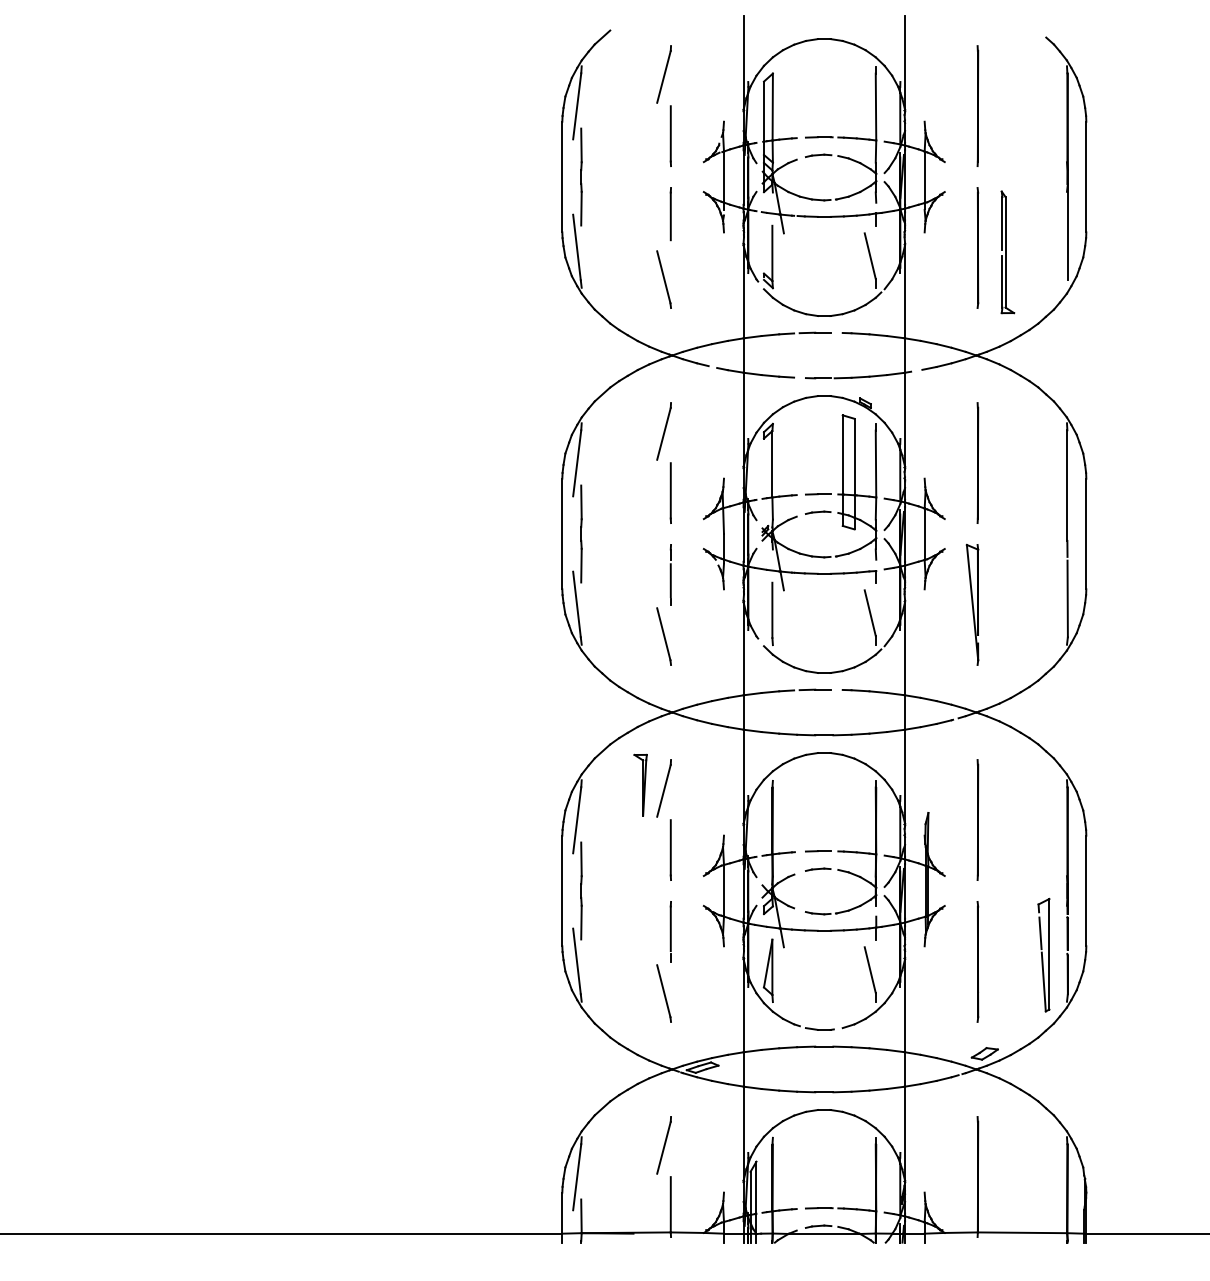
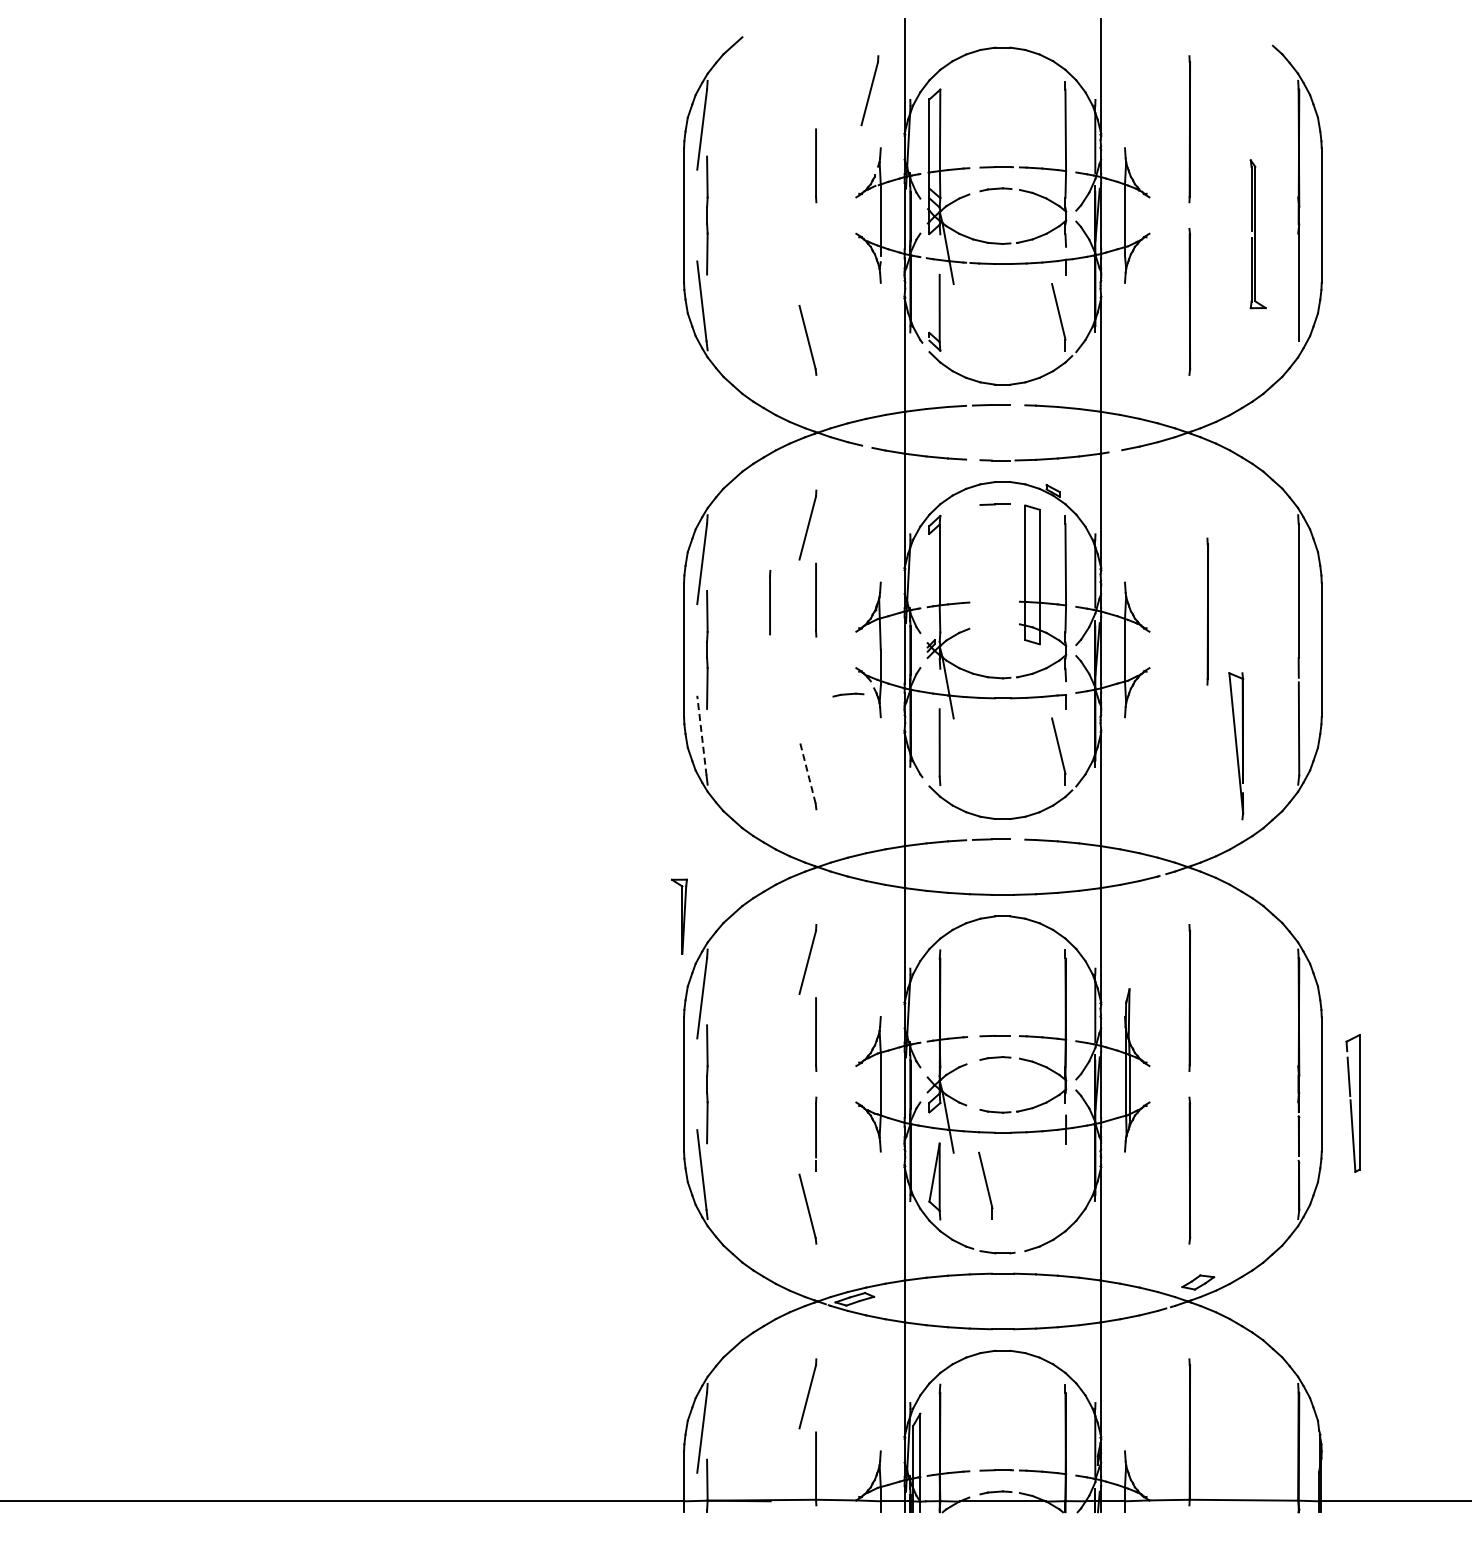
part: (663, 74) -> (869, 90), moved
line: (671, 213) -> (770, 602), moved
part: (1007, 252) -> (1257, 234), moved
line: (977, 462) -> (1207, 611), moved
line: (817, 494) -> (994, 504), moved
part: (818, 512) -> (848, 694), moved
line: (671, 574) -> (816, 699), removed
line: (576, 604) -> (701, 735), solid -> dashed
part: (972, 605) -> (1236, 746), moved
line: (663, 633) -> (807, 771), solid -> dashed
part: (640, 785) -> (679, 916), moved
part: (1043, 955) -> (1352, 1103), moved
part: (870, 974) -> (985, 1185), moved

